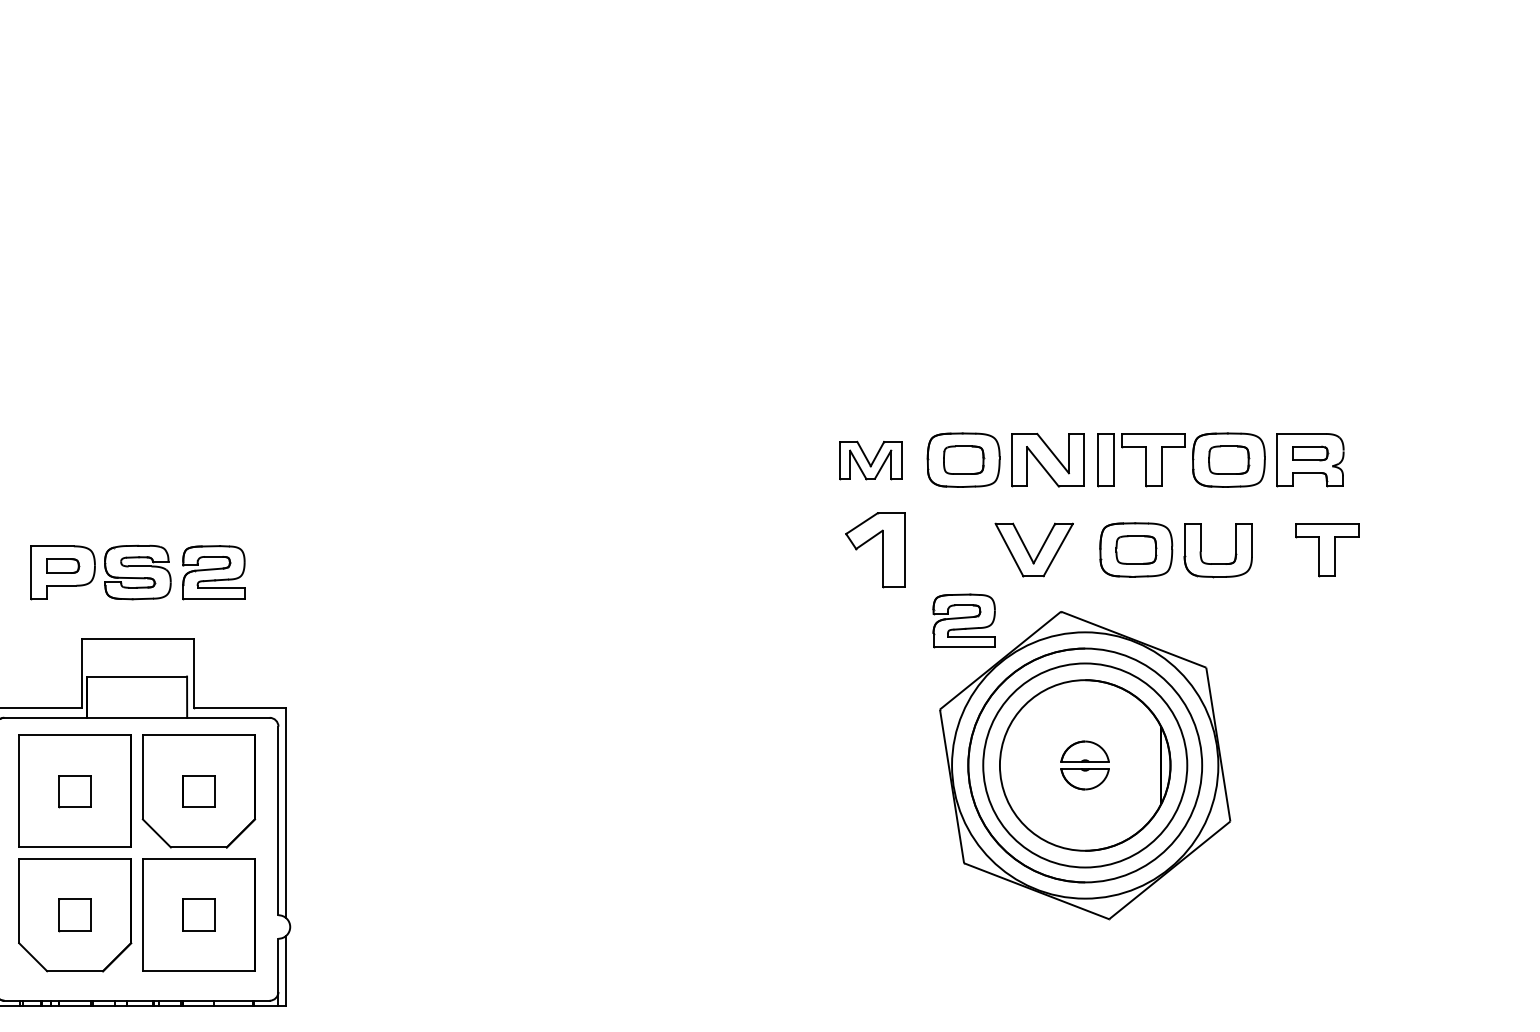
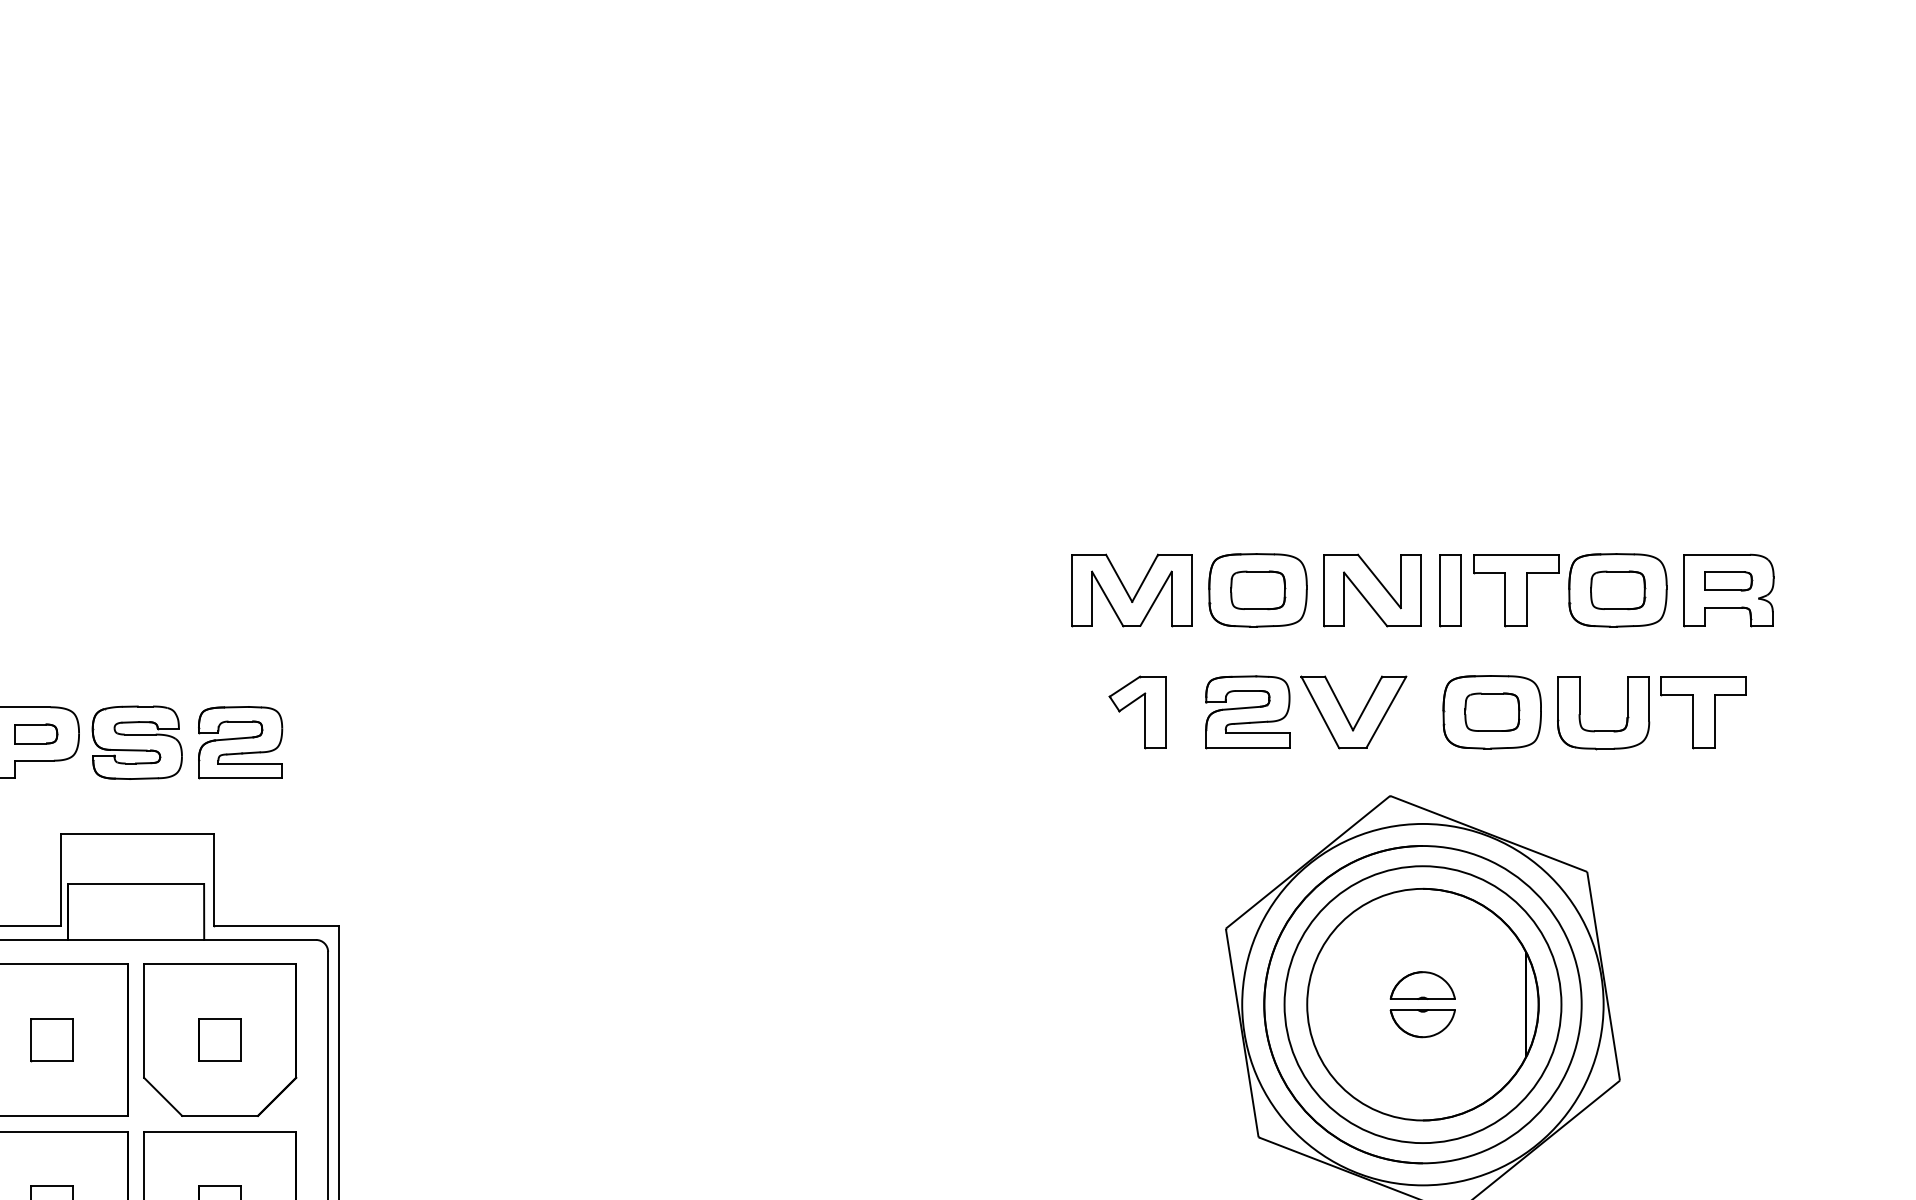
part: (870, 460) -> (1131, 590), size x1.43
part: (874, 549) -> (1136, 711), size x0.71
part: (1327, 550) -> (1704, 712), moved
part: (963, 620) -> (1246, 711), moved

